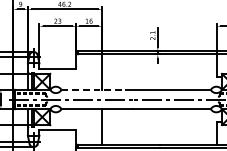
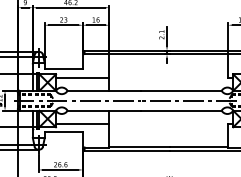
line: (75, 76) -> (82, 77), added
line: (97, 89) -> (104, 90), dashed -> solid
line: (75, 121) -> (82, 123), added

